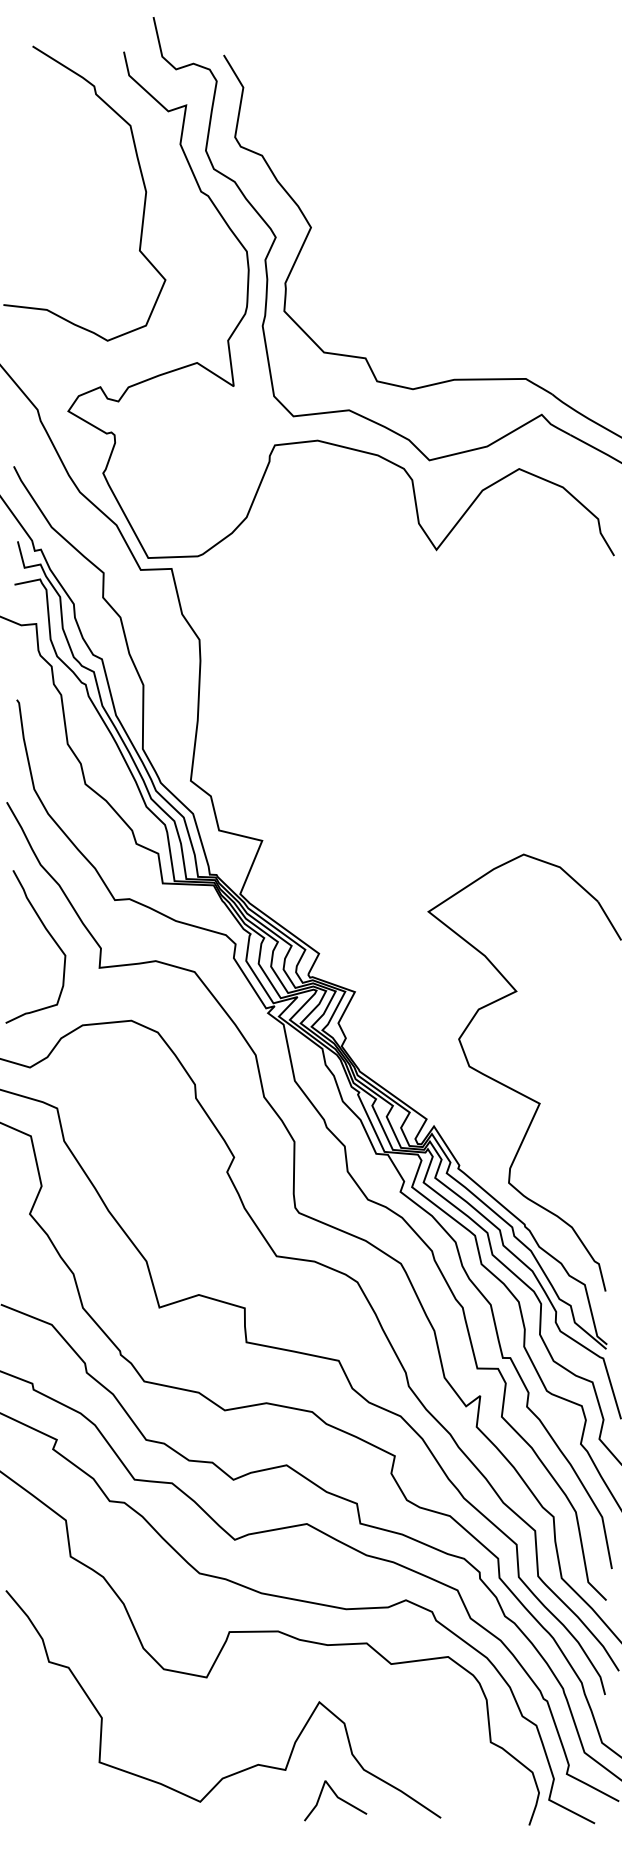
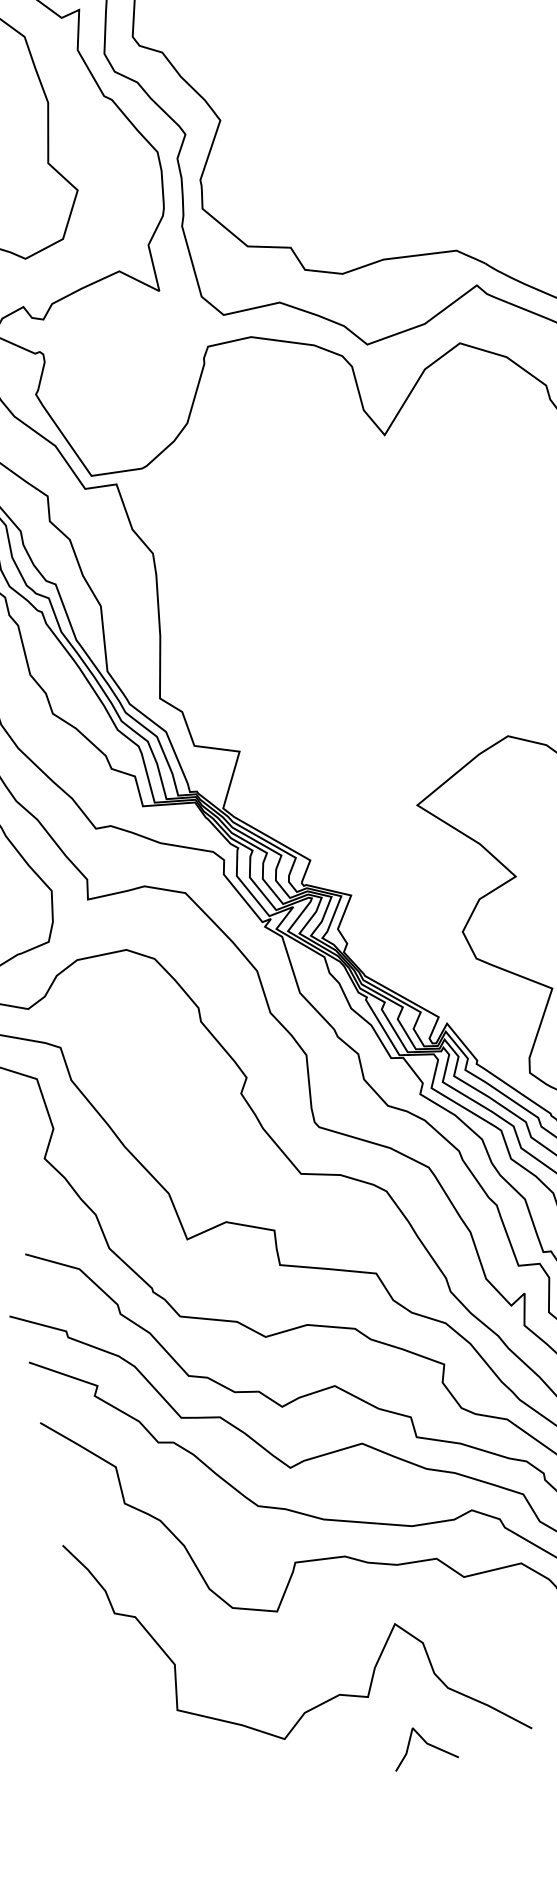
line: (337, 1798) -> (426, 1744), moved

